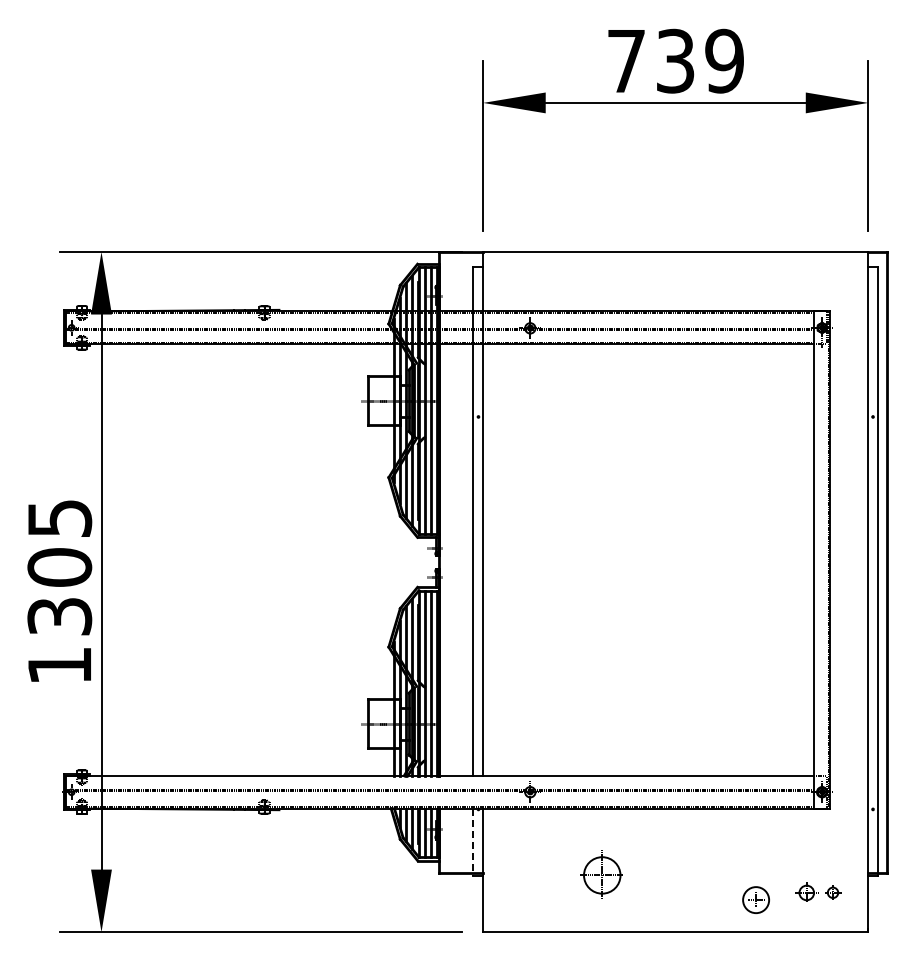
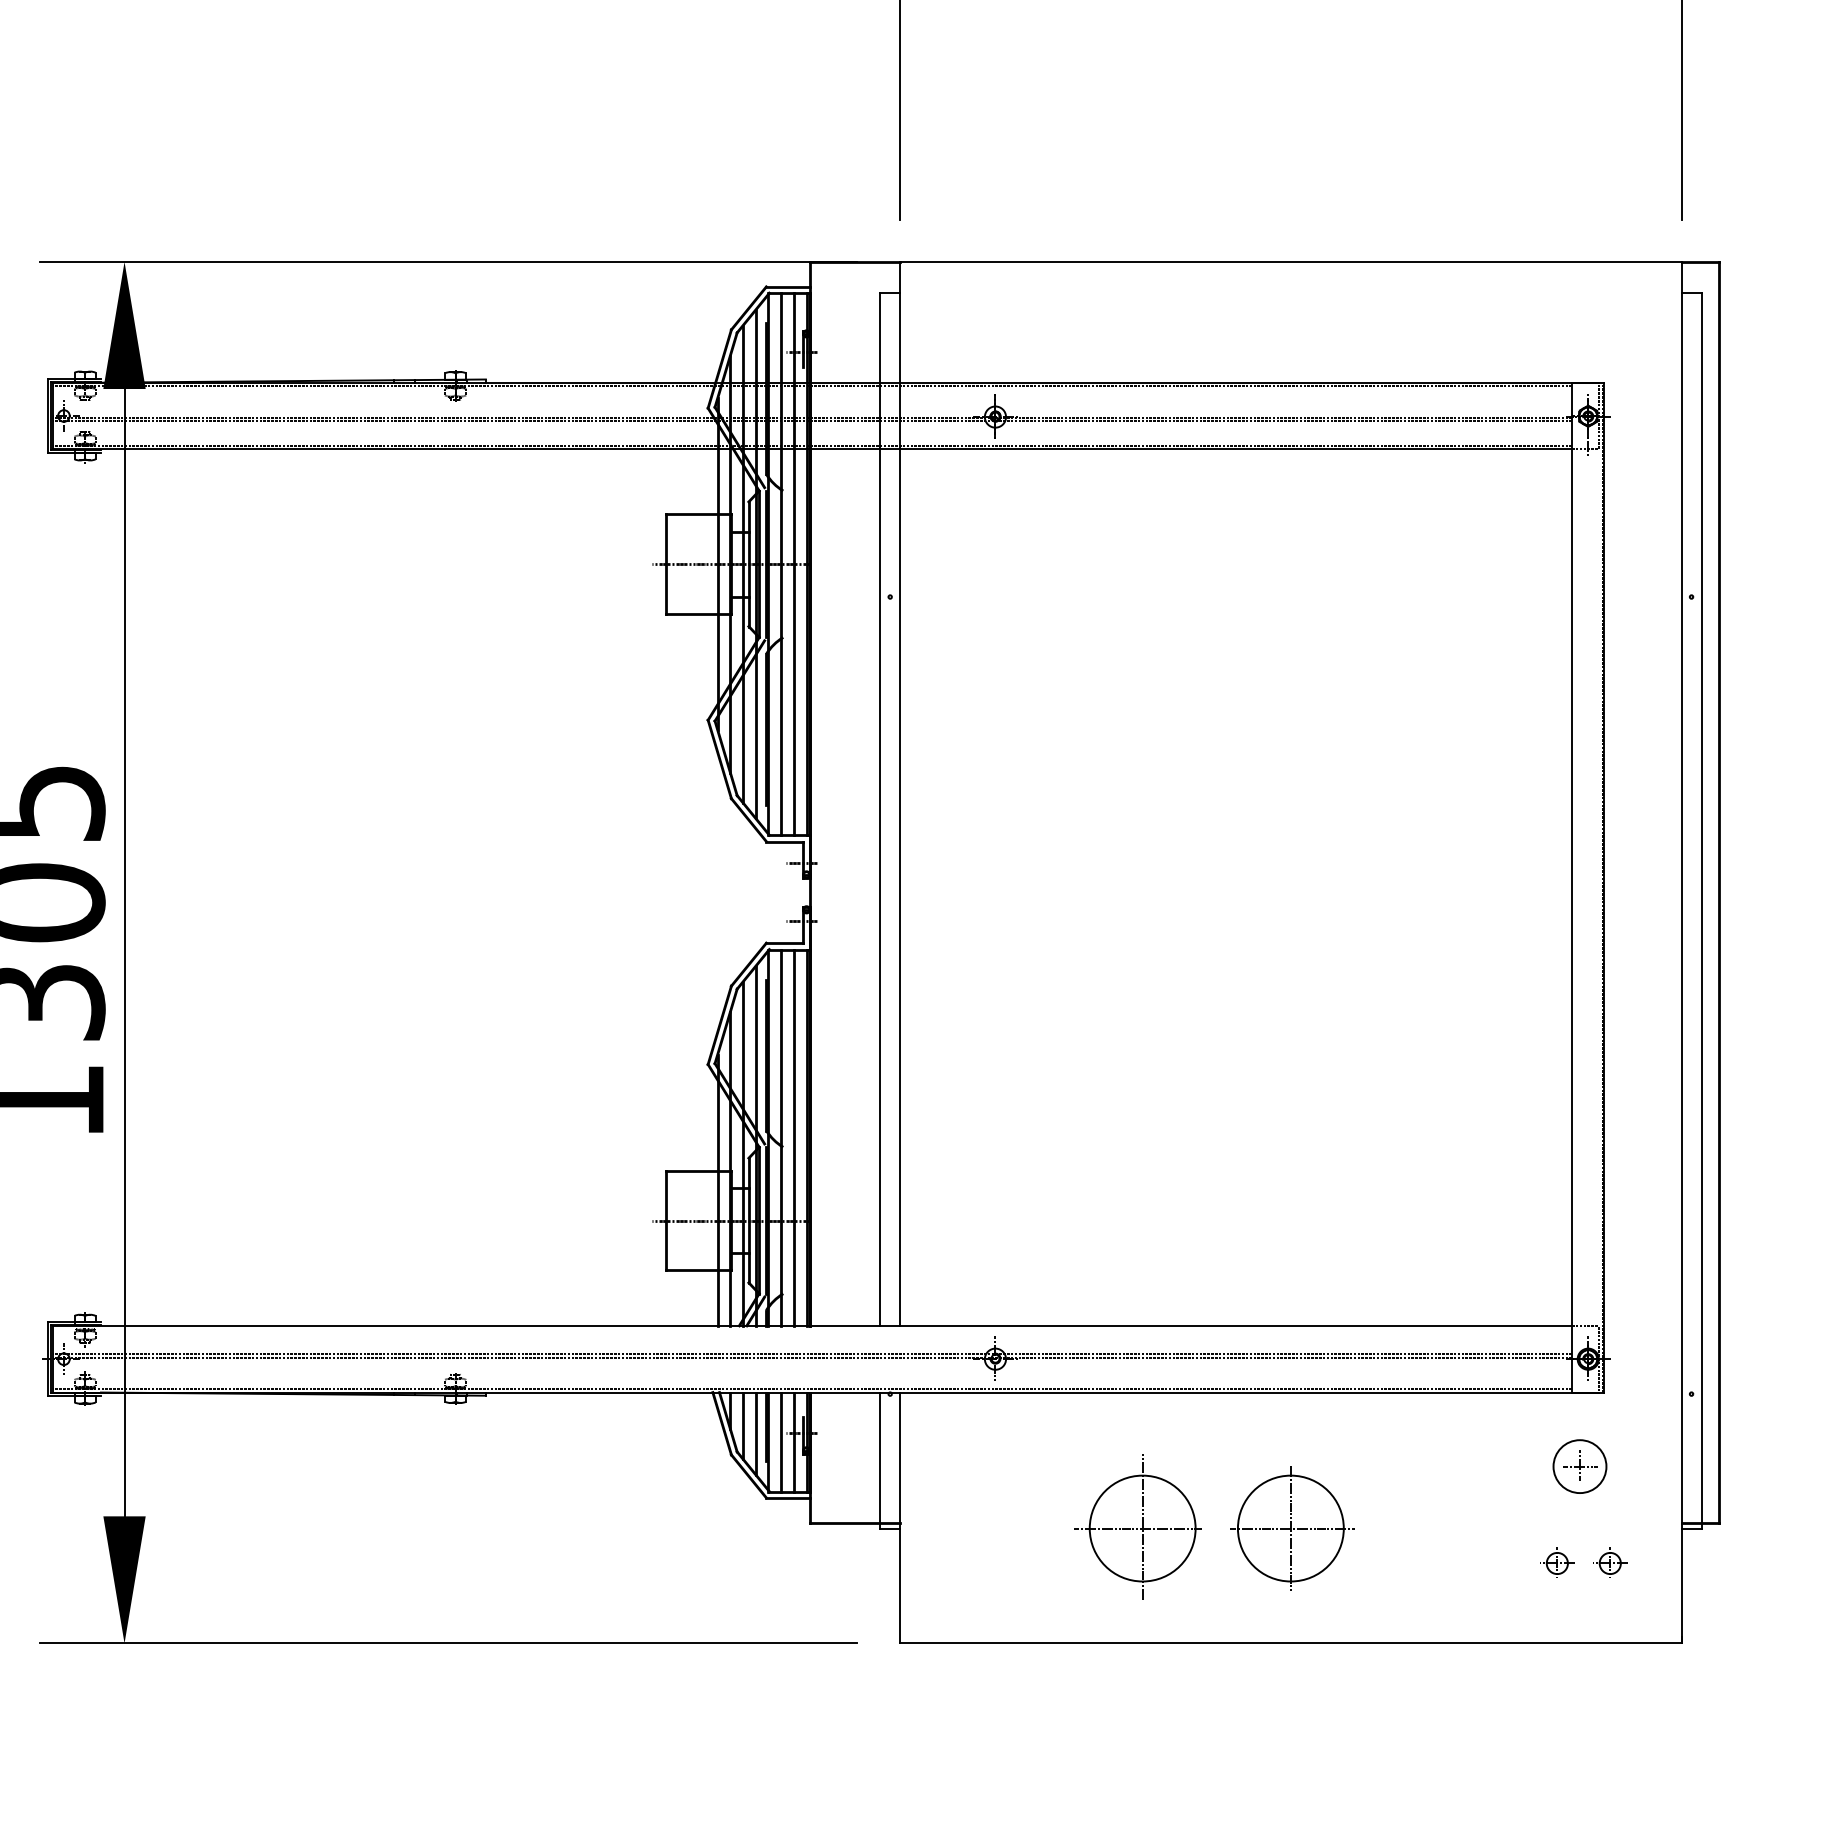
line: (473, 842) -> (880, 1461), dashed -> solid
part: (600, 874) -> (1138, 1526), size x1.43
part: (676, 875) -> (1292, 1528), added
part: (807, 892) -> (1558, 1562), size x0.71
part: (755, 899) -> (1578, 1465), moved

